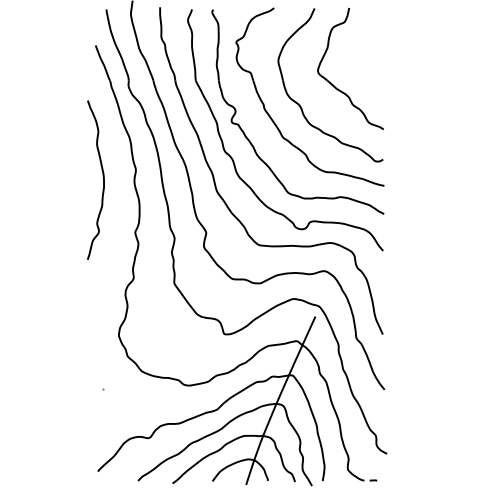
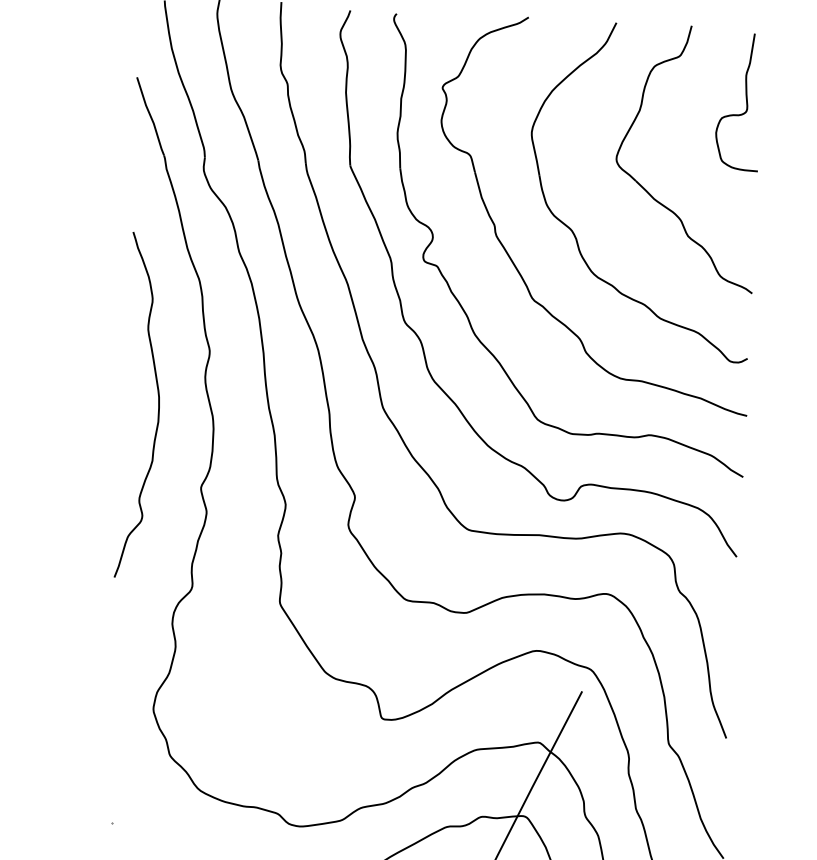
curve: (375, 42) -> (744, 103), added
curve: (102, 177) -> (156, 400), moved

